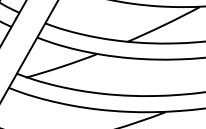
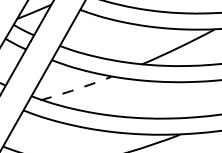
arc: (61, 66) -> (76, 89), solid -> dashed

